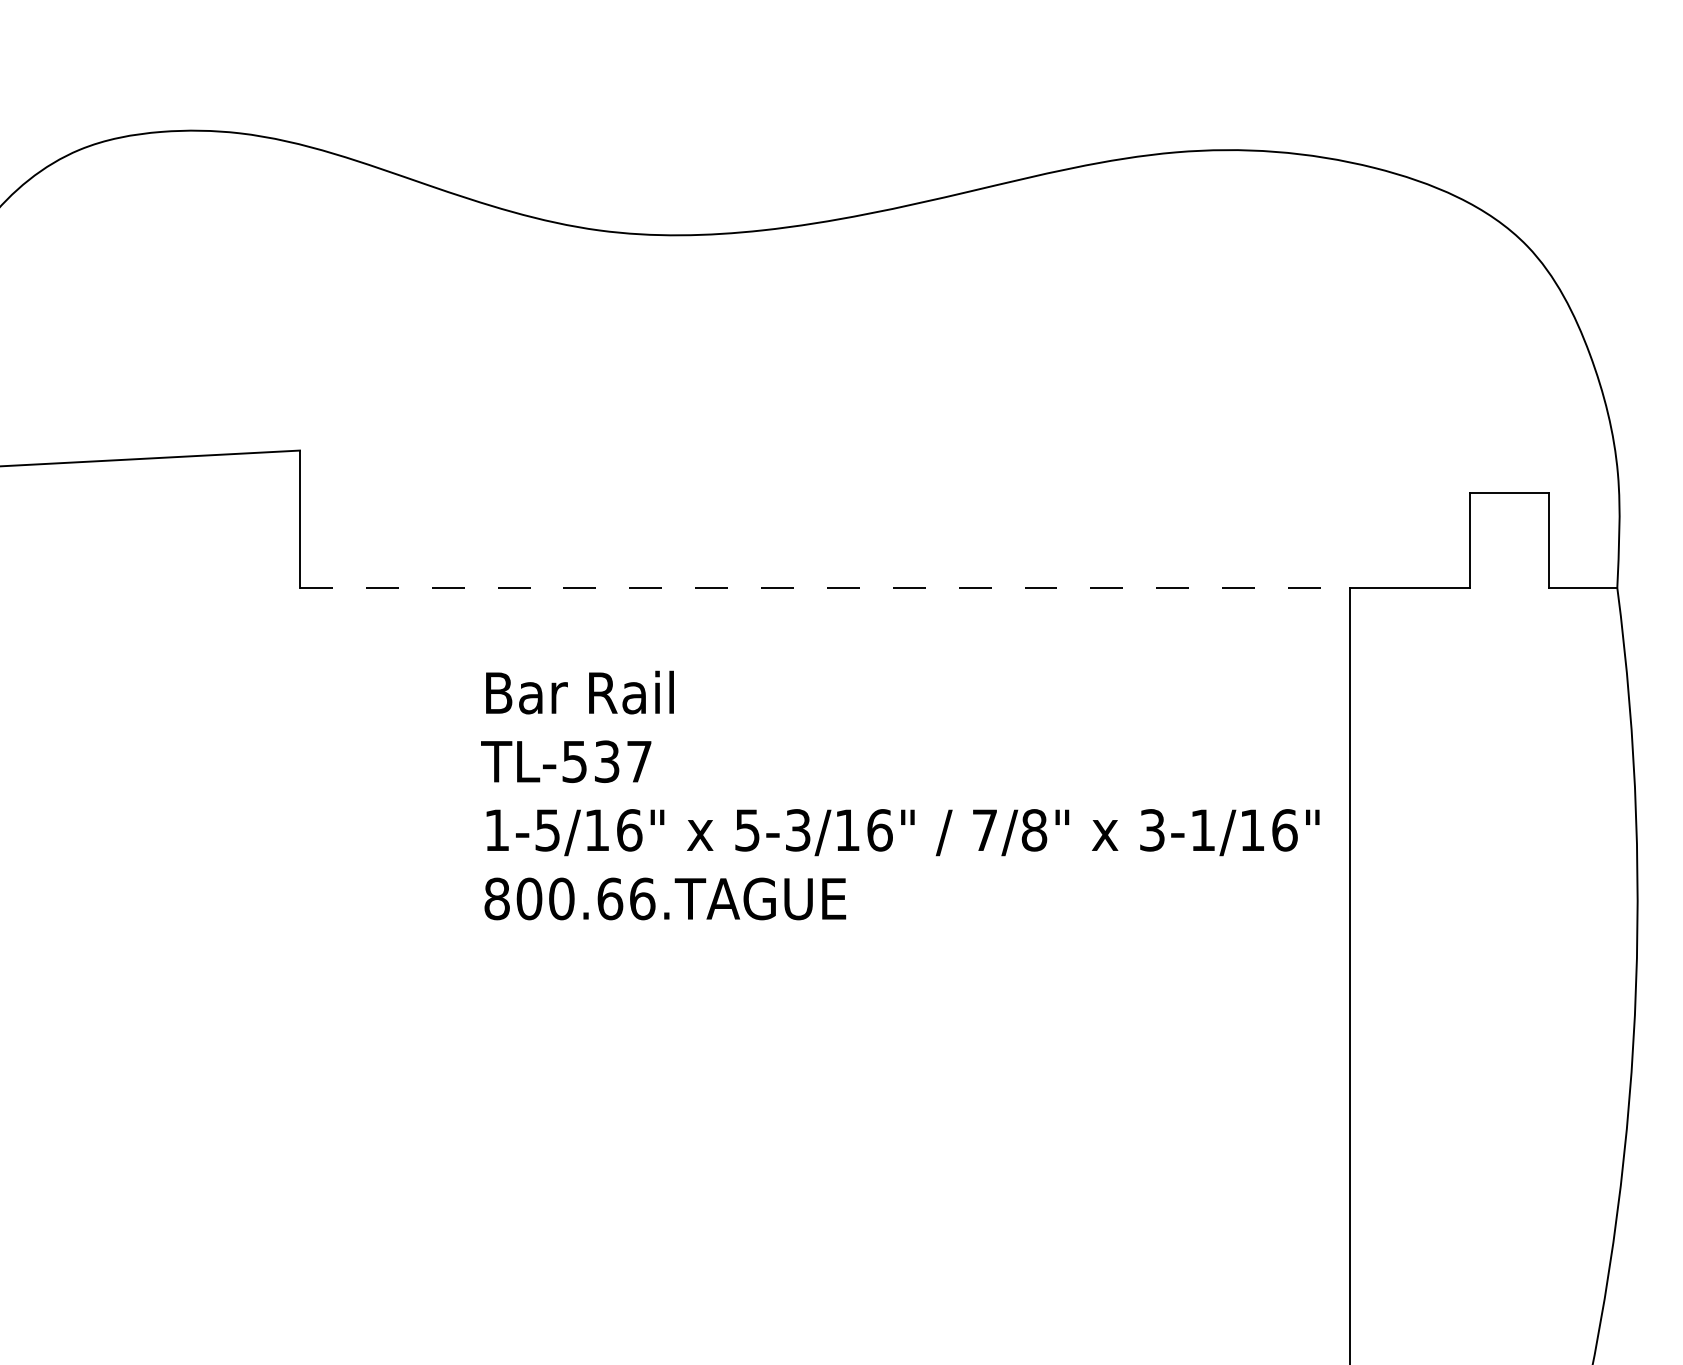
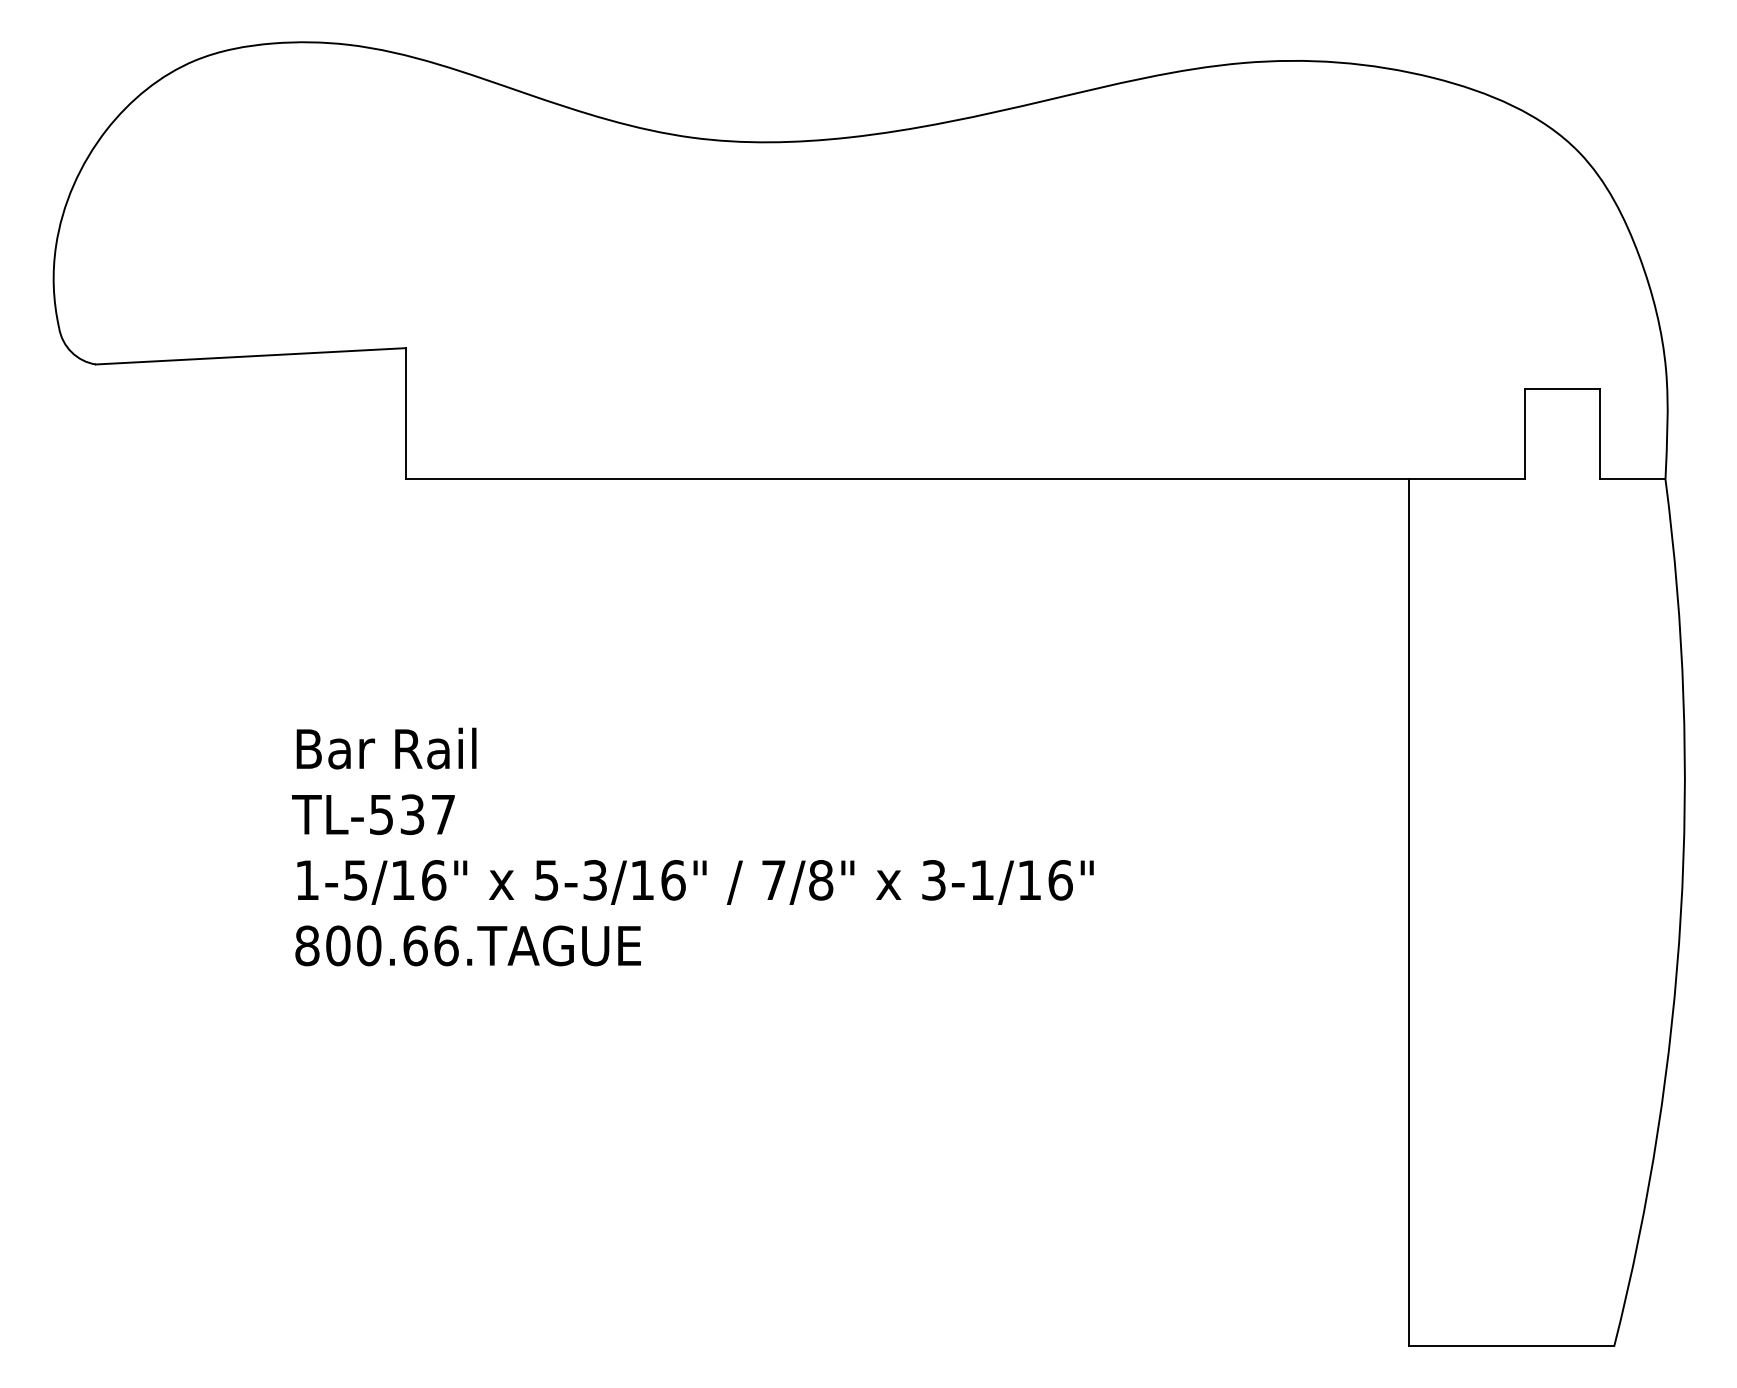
line: (824, 587) -> (907, 479), dashed -> solid
text: (899, 794) -> (692, 846), moved

